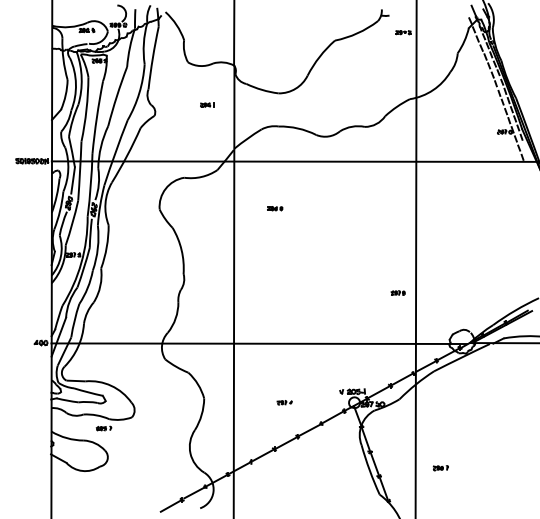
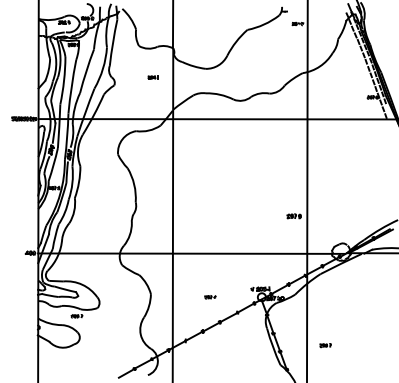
part: (275, 208) -> (203, 153), removed
part: (397, 292) -> (293, 215), size x1.4

